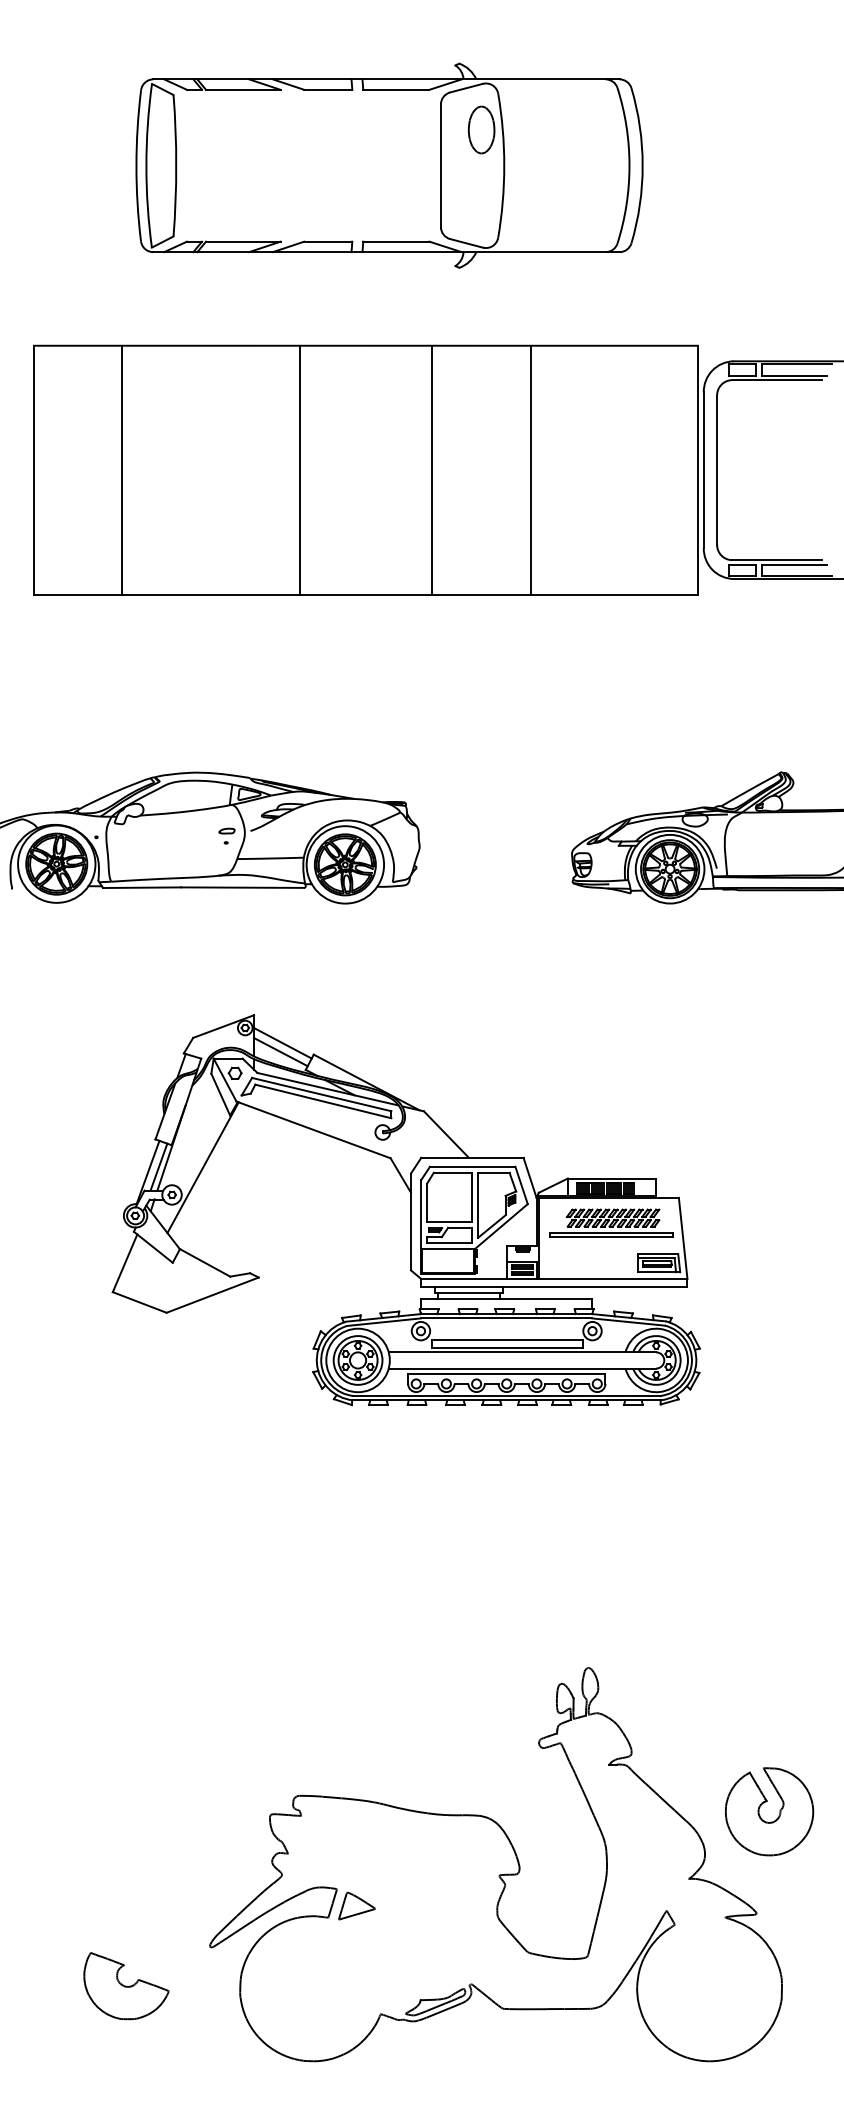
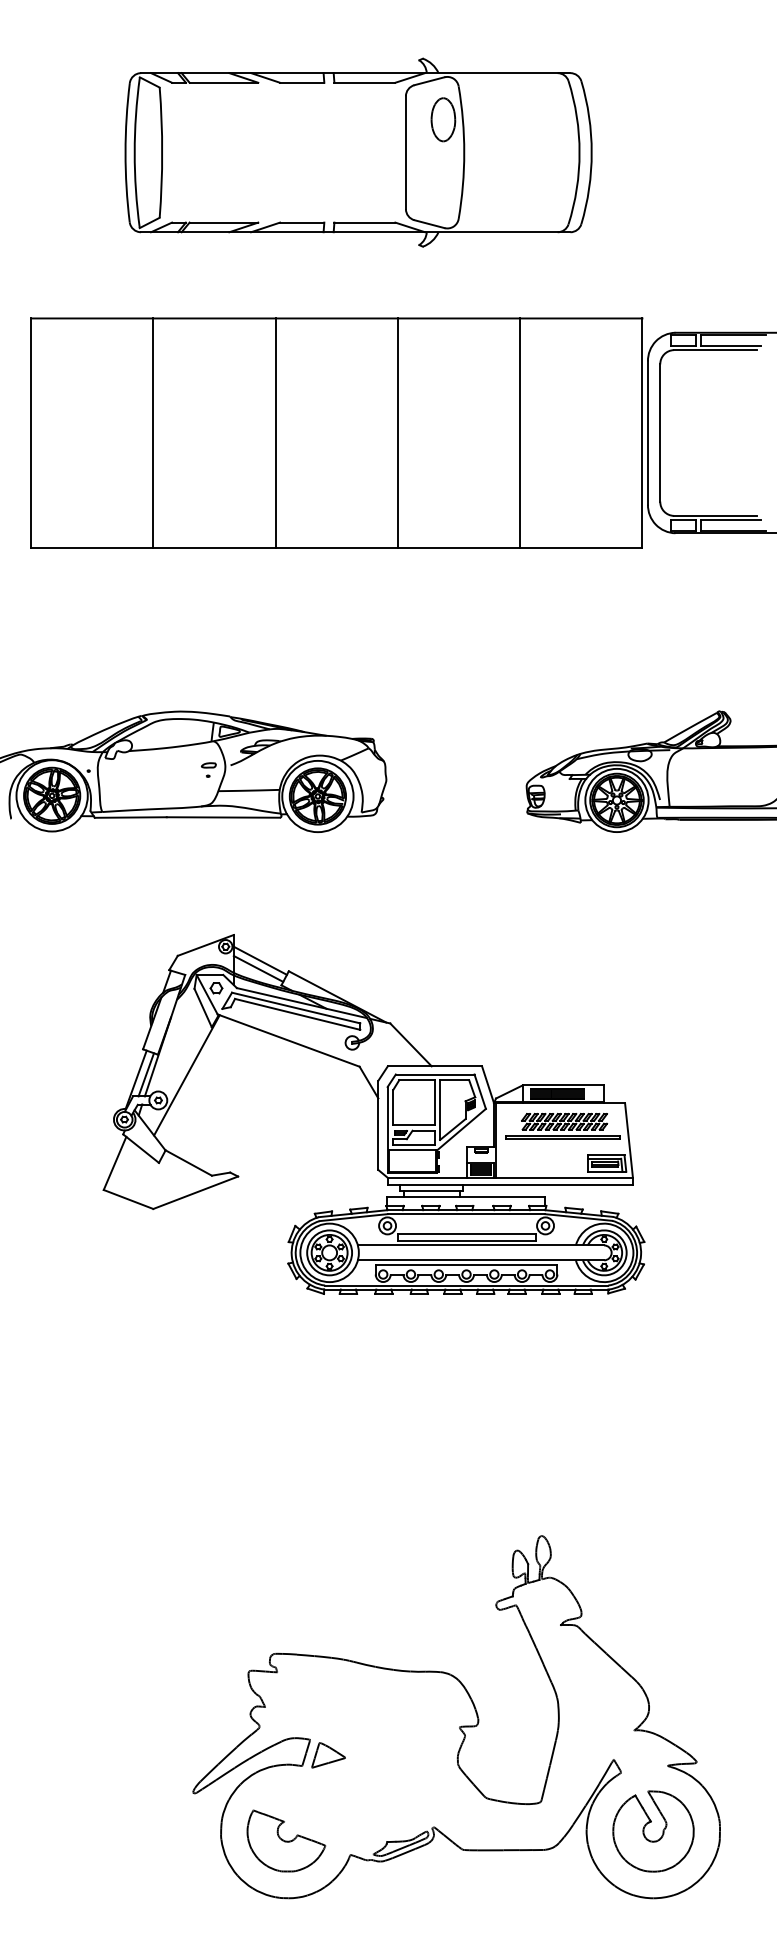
line: (122, 469) -> (153, 432), moved
line: (531, 469) -> (520, 432), moved
part: (765, 1803) -> (649, 1823), moved
part: (126, 1985) -> (286, 1840), moved

